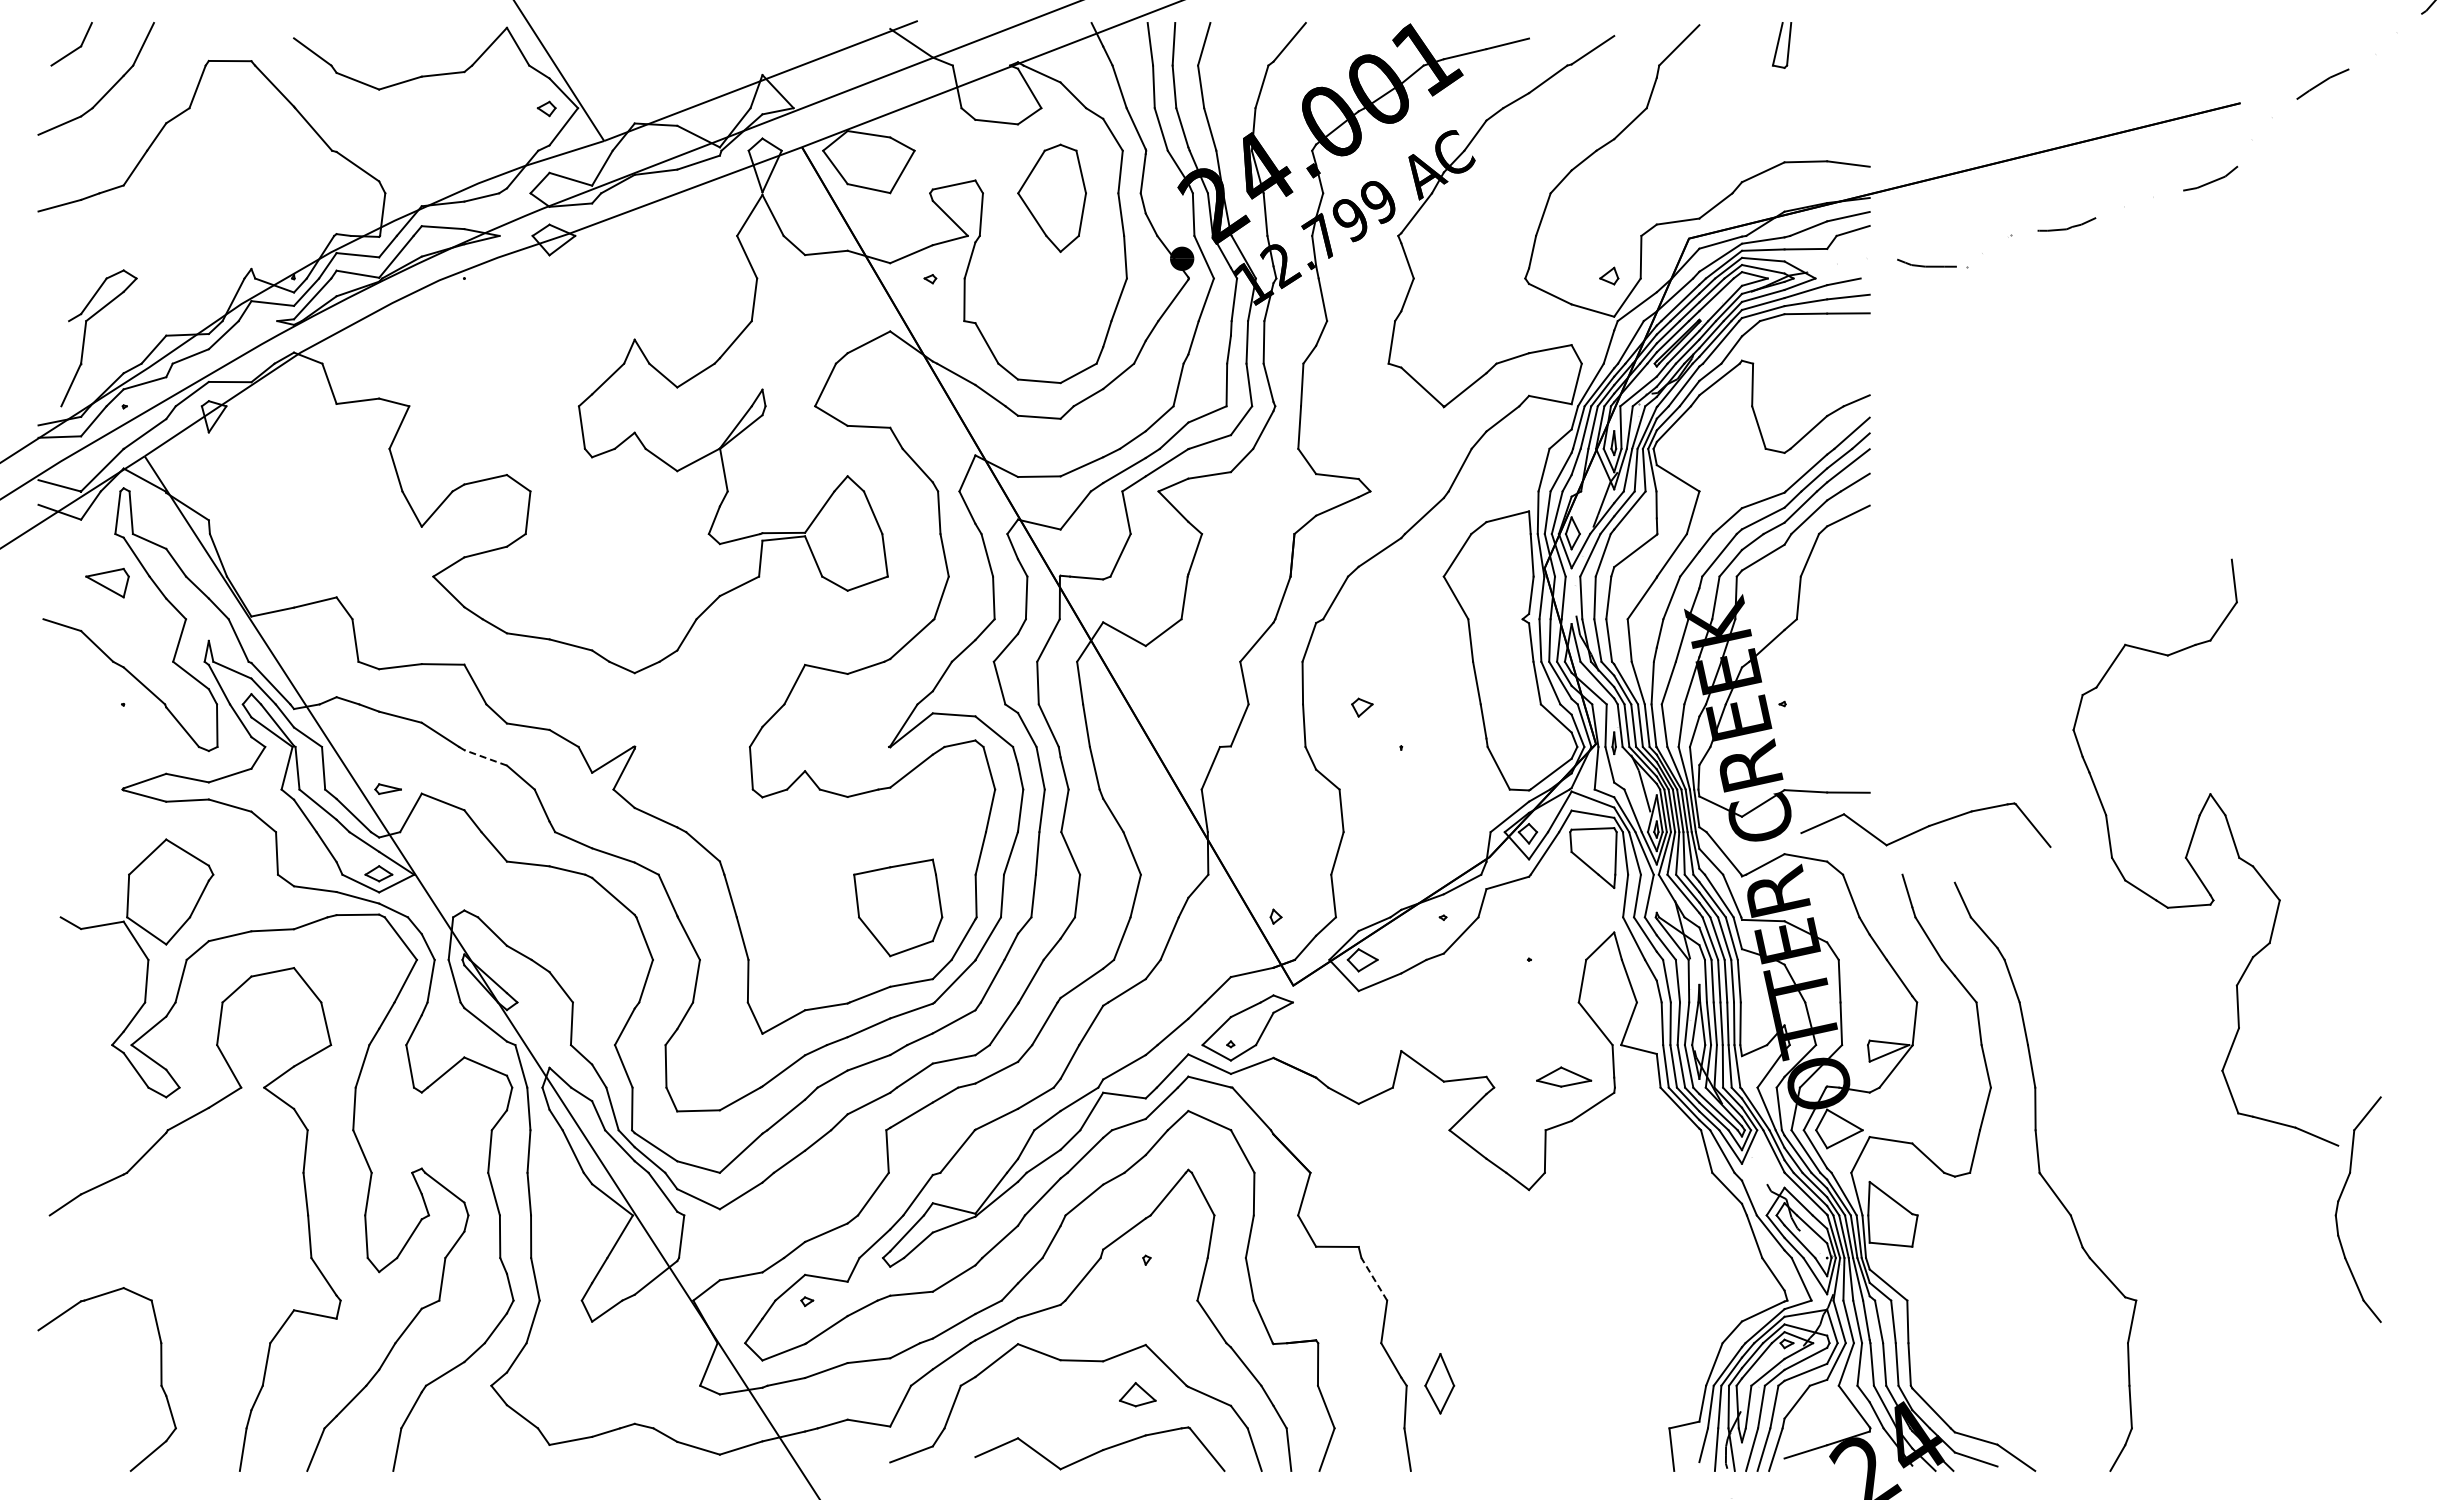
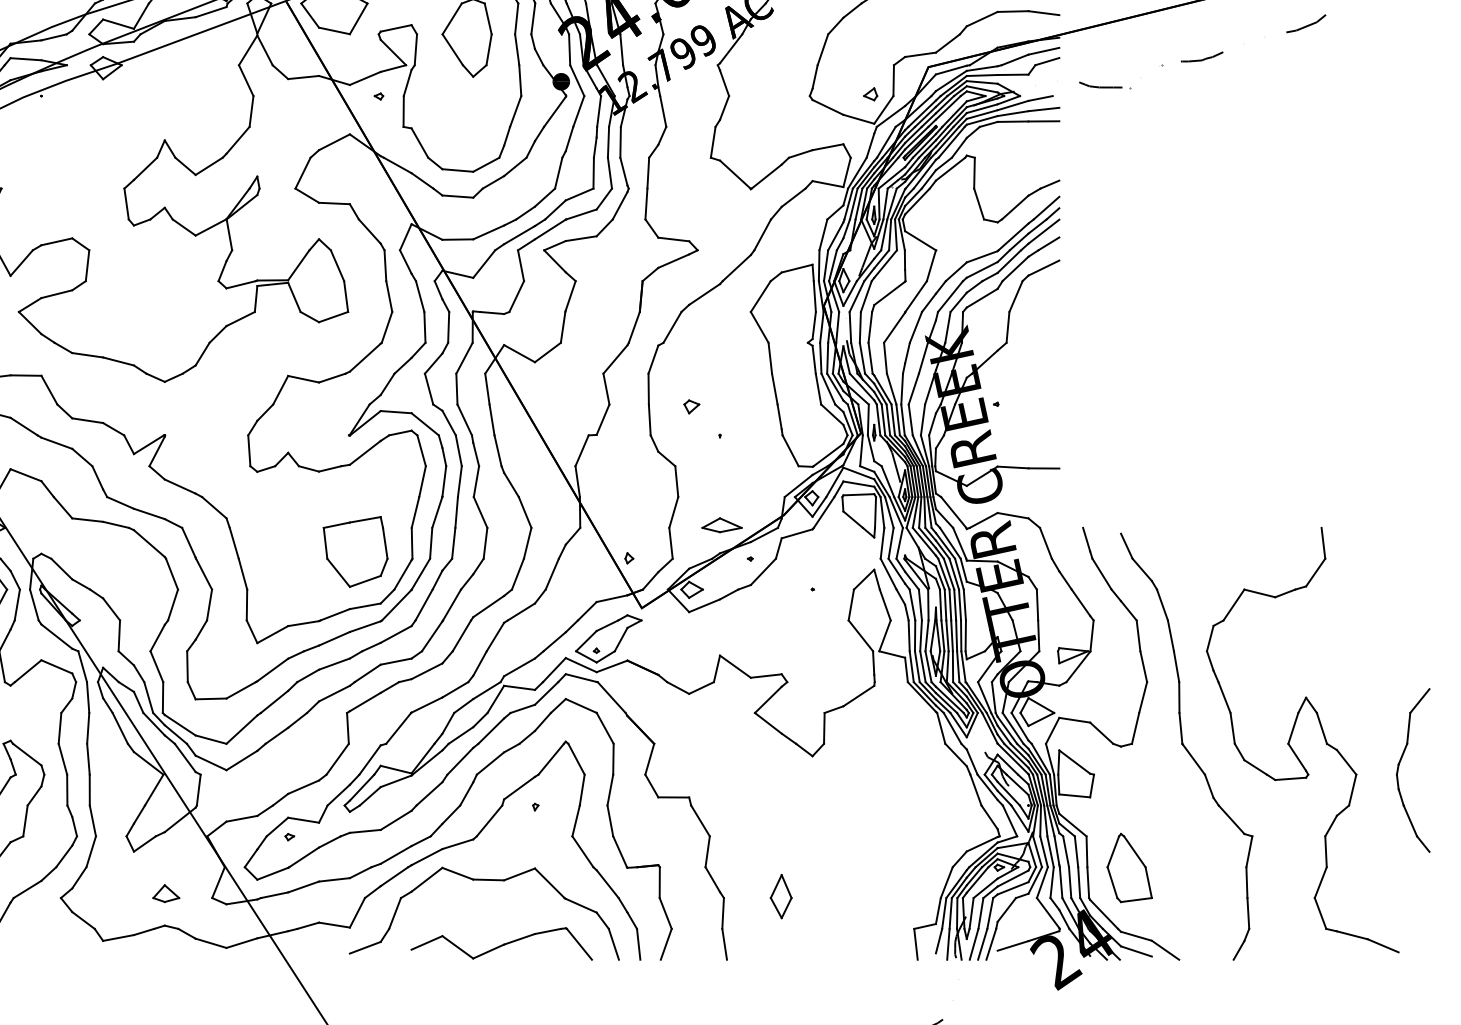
line: (485, 757) -> (56, 442), dashed -> solid
part: (1925, 824) -> (1099, 491), removed
part: (2190, 847) -> (1291, 736), moved
part: (1564, 1076) -> (722, 524), moved
line: (1374, 1279) -> (700, 821), dashed -> solid
part: (1966, 1344) -> (1129, 868), added
part: (1439, 1383) -> (781, 896), moved
part: (1137, 1394) -> (166, 893), moved

